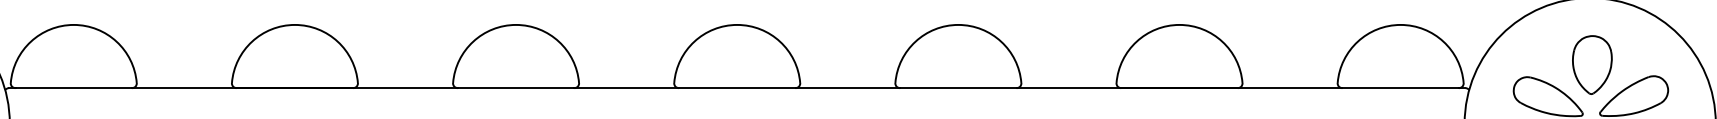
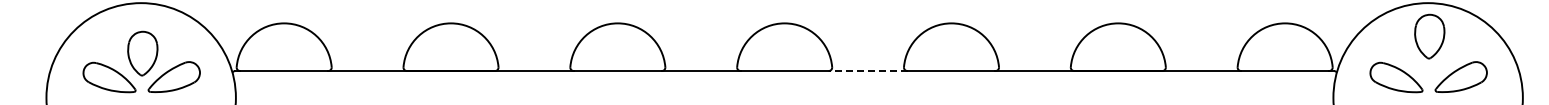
part: (1592, 64) -> (1429, 36), moved
line: (847, 88) -> (867, 71), solid -> dashed

